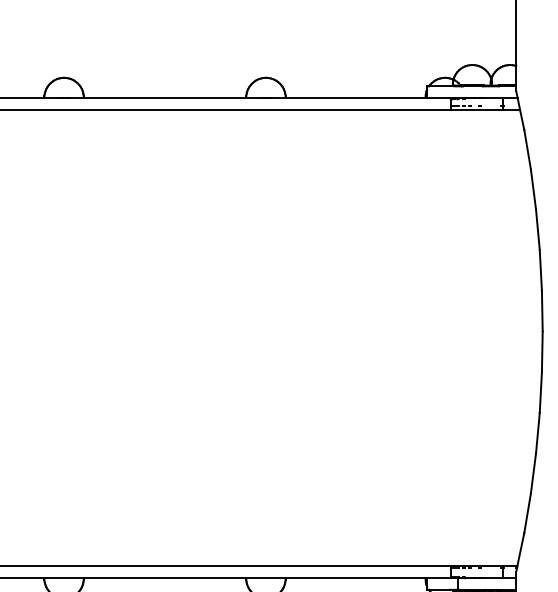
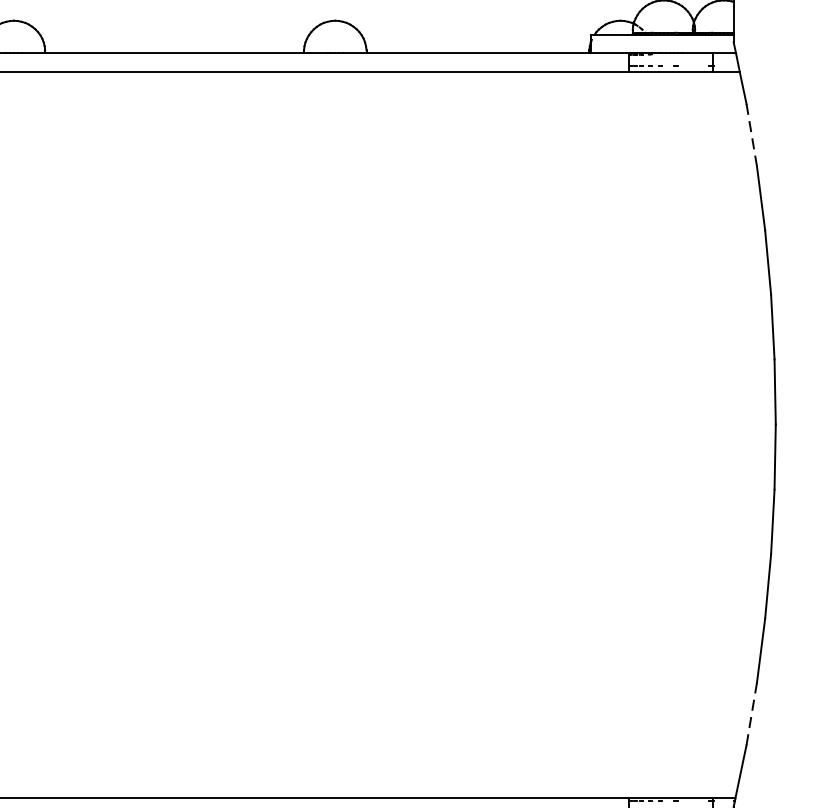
line: (527, 149) -> (751, 134), solid -> dashed
line: (527, 513) -> (751, 714), solid -> dashed

